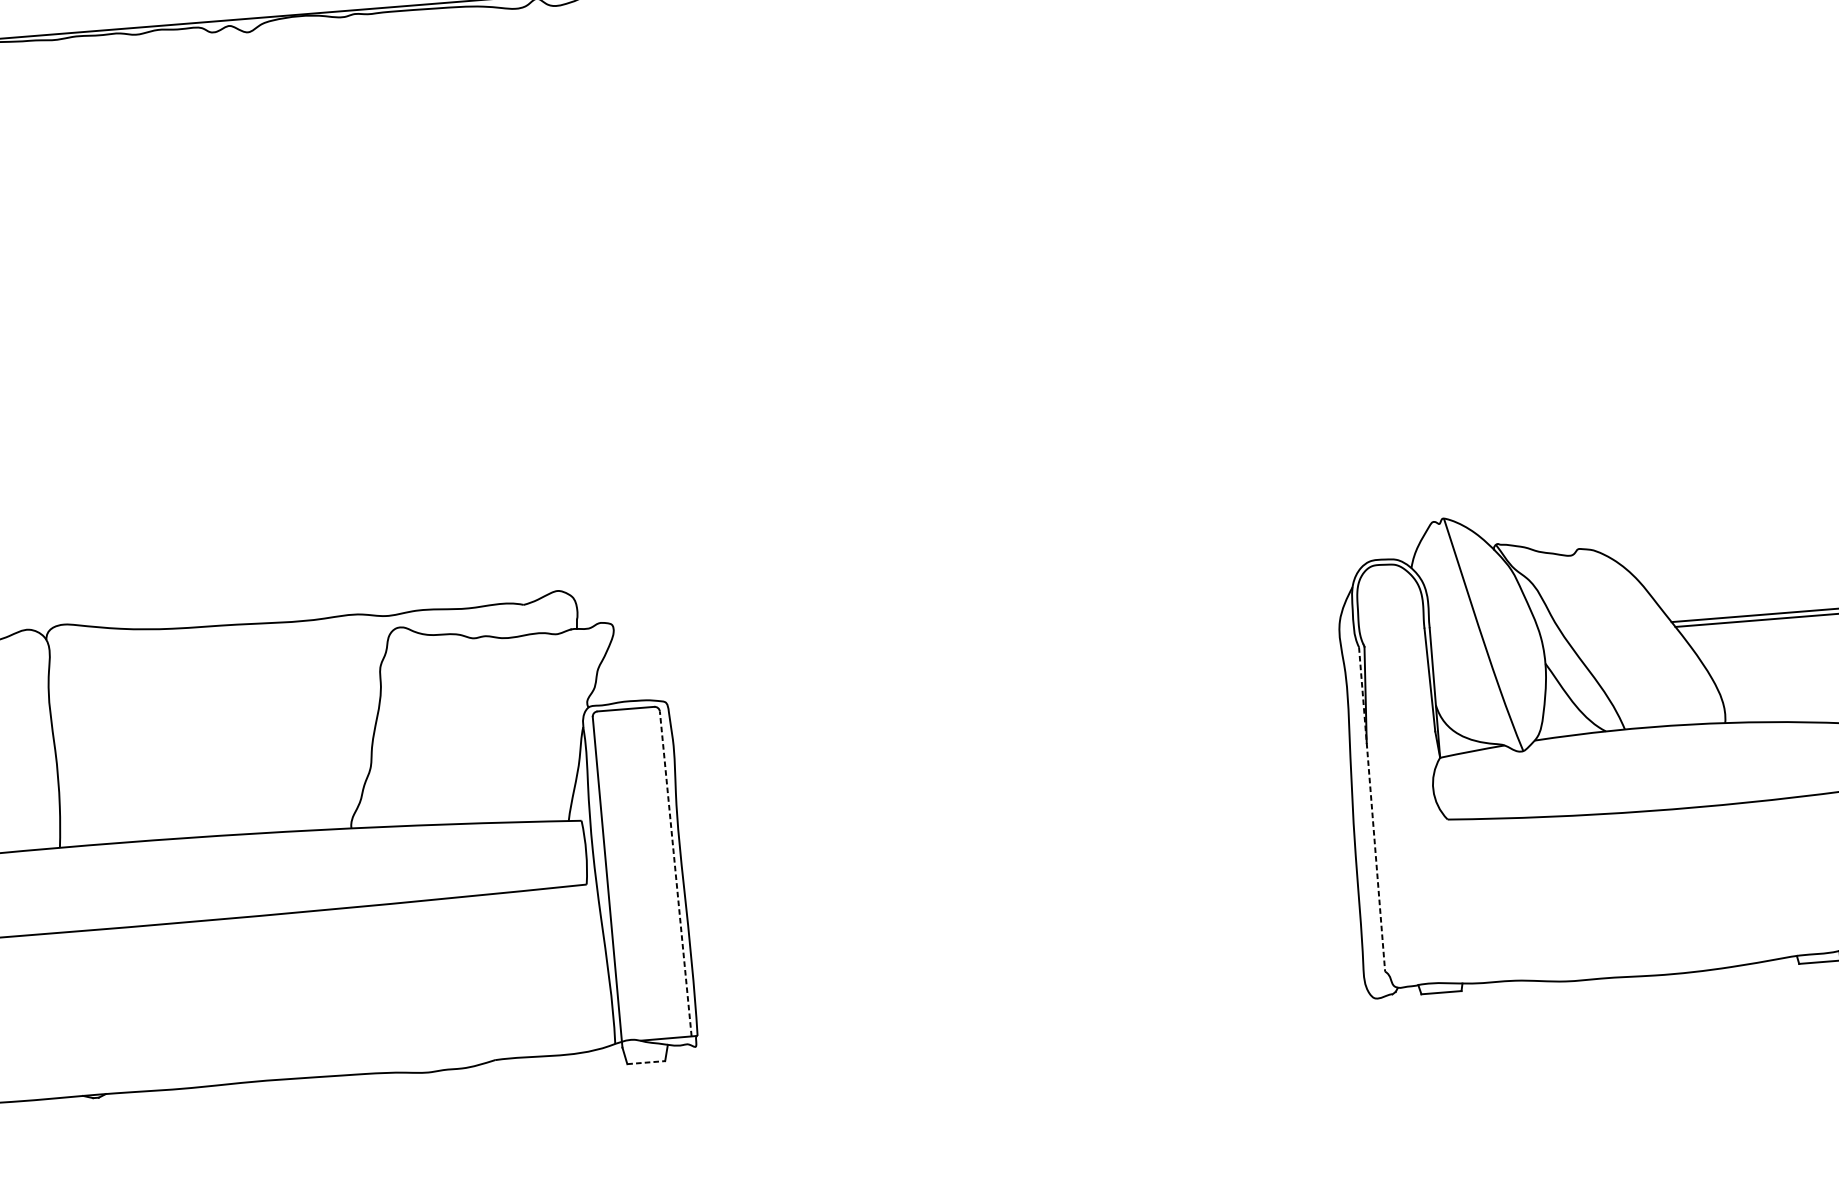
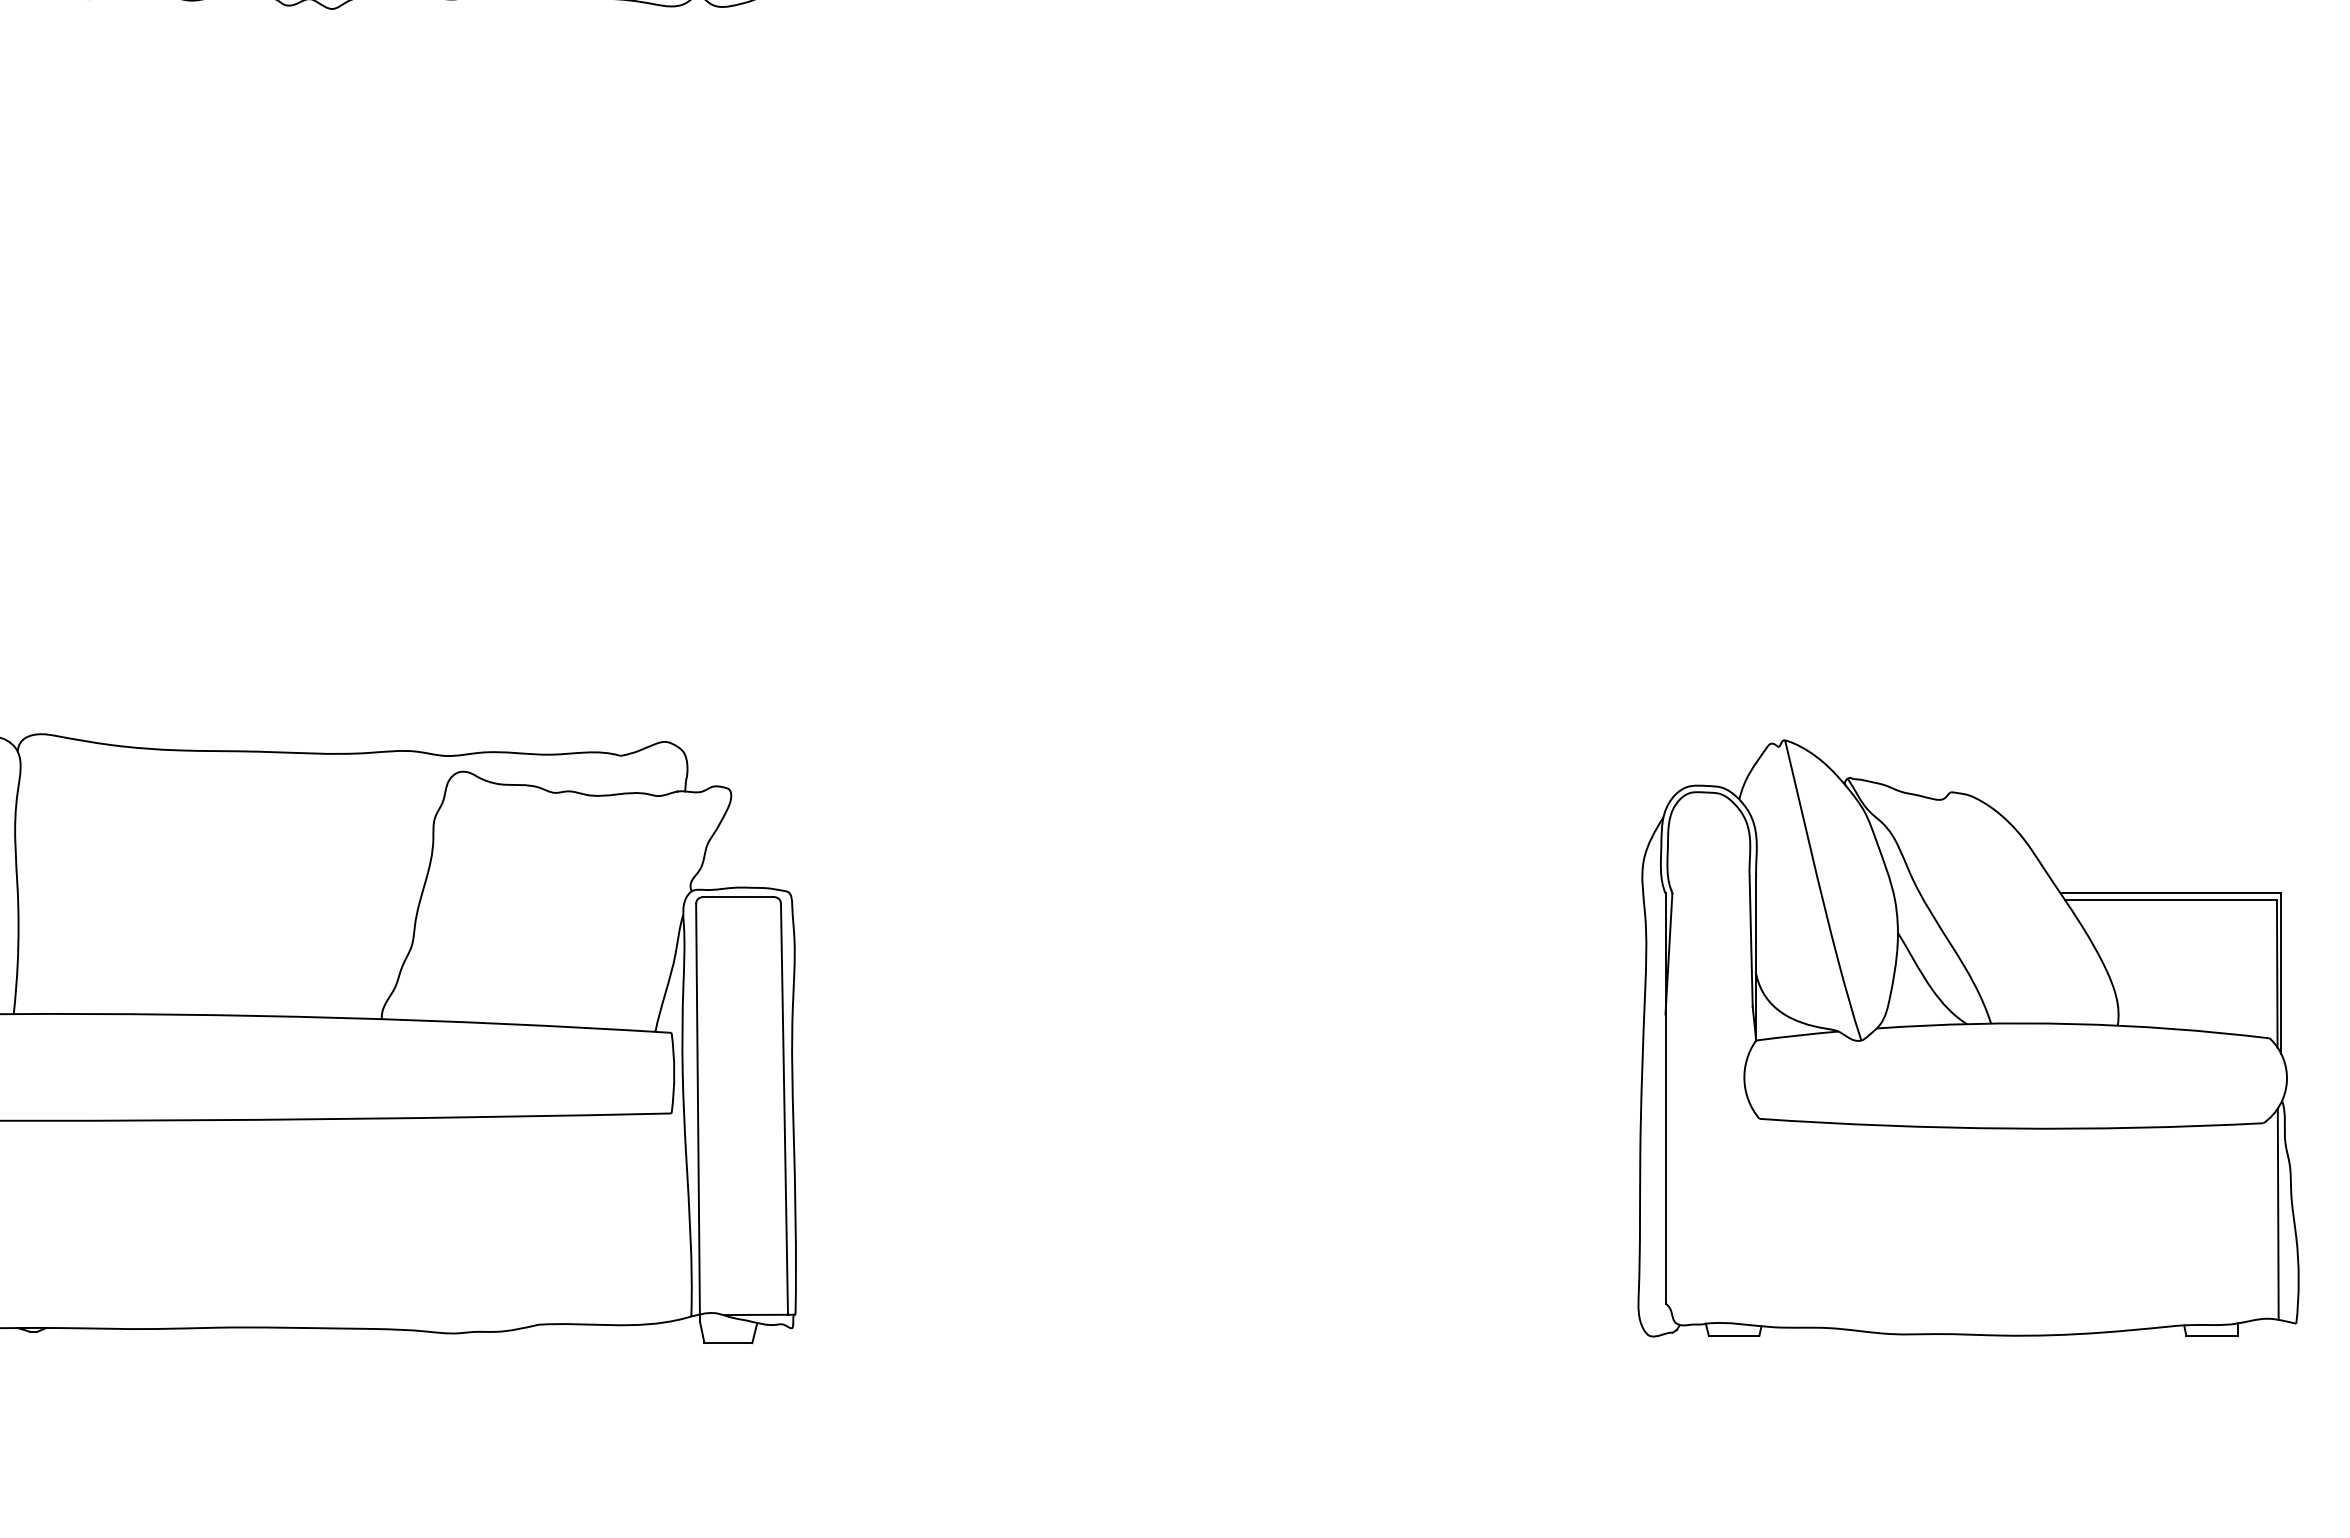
line: (1372, 810) -> (1665, 1099), dashed -> solid
line: (675, 874) -> (784, 1109), dashed -> solid
line: (646, 1062) -> (728, 1343), dashed -> solid

